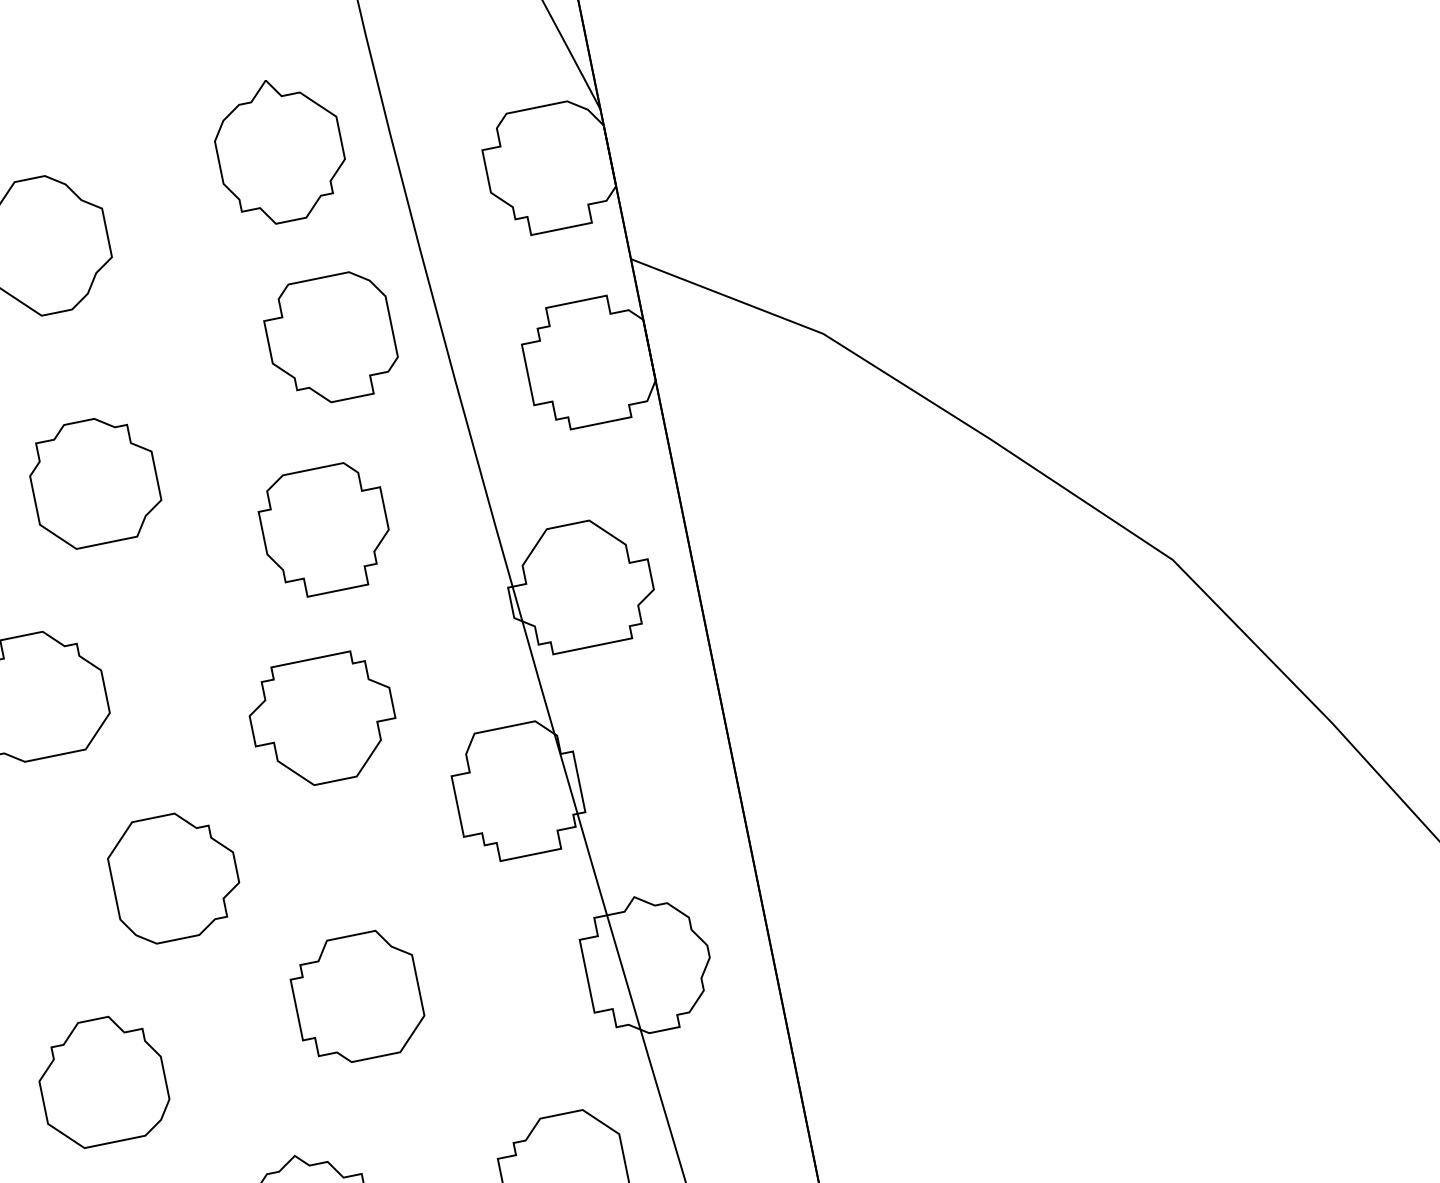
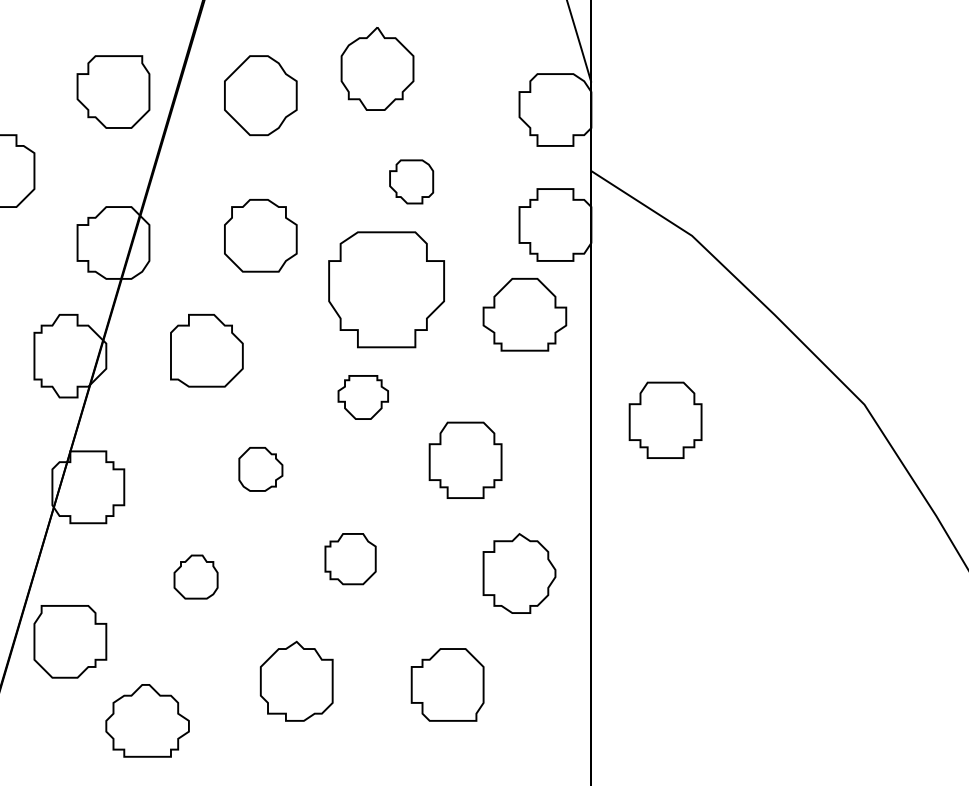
part: (279, 149) -> (377, 68), moved
part: (330, 338) -> (411, 181), size x0.6
part: (325, 529) -> (386, 289), size x1.6
part: (579, 585) -> (524, 314), moved
part: (841, 653) -> (665, 419), added
part: (323, 720) -> (363, 397), size x0.6
part: (174, 877) -> (260, 469), size x0.6
part: (357, 996) -> (350, 558), size x0.7
part: (101, 1080) -> (195, 576), size x0.6

